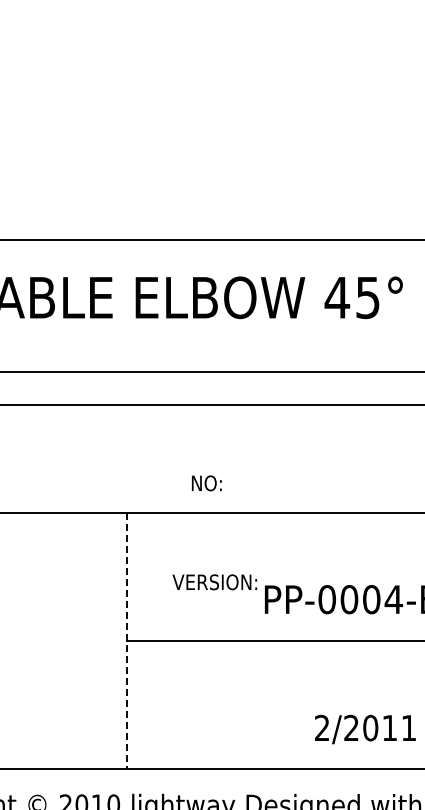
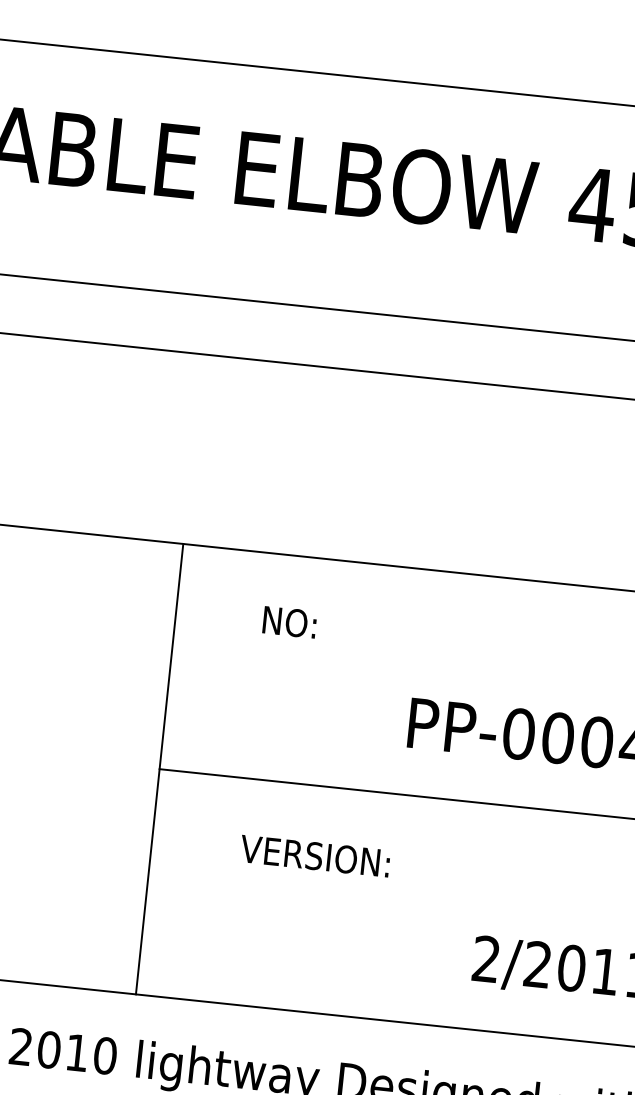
text: (206, 483) -> (289, 622), moved
text: (214, 582) -> (314, 856), moved
line: (127, 640) -> (159, 769), dashed -> solid

